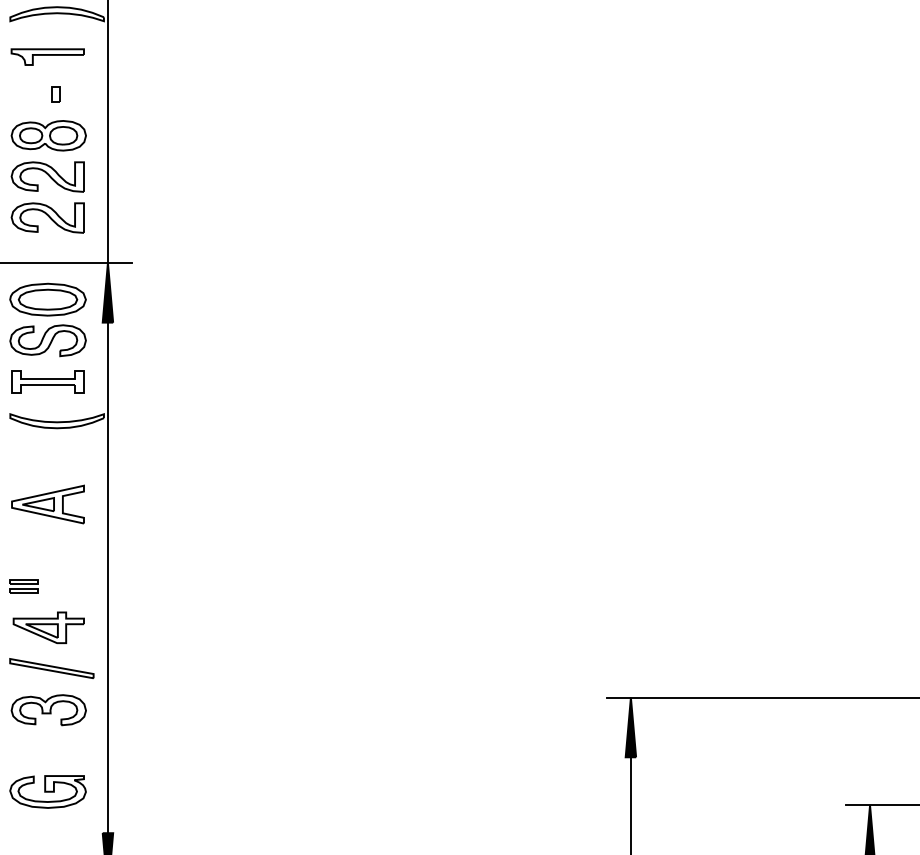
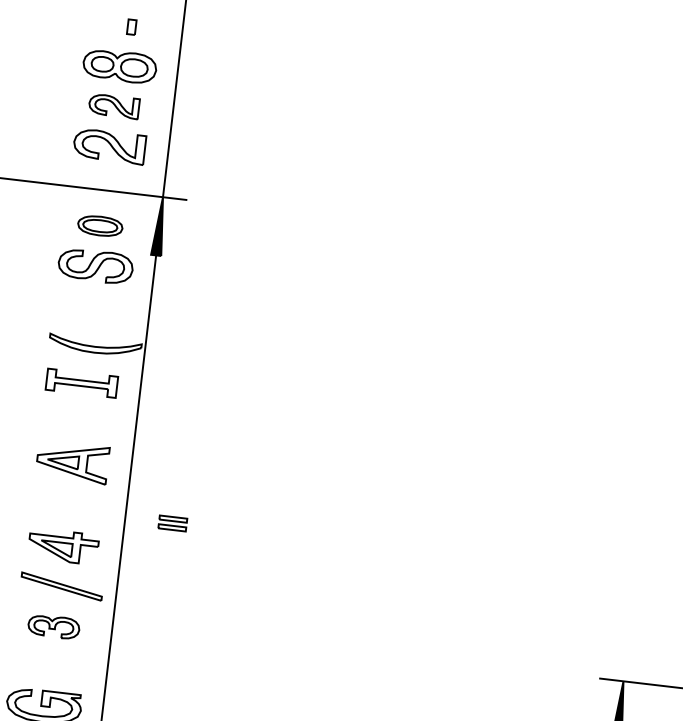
part: (47, 176) -> (113, 105), size x0.7
part: (47, 299) -> (99, 225), size x0.6
part: (47, 381) -> (81, 383), moved
part: (47, 504) -> (72, 462), moved
part: (23, 586) -> (172, 523), moved
part: (48, 710) -> (53, 627), size x0.7

